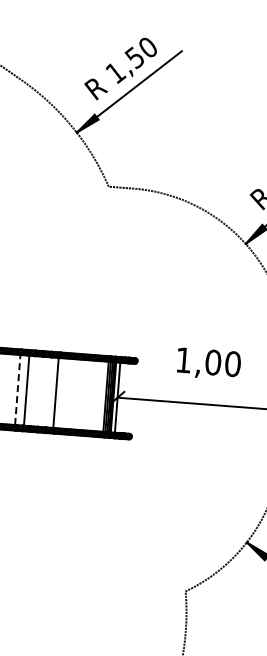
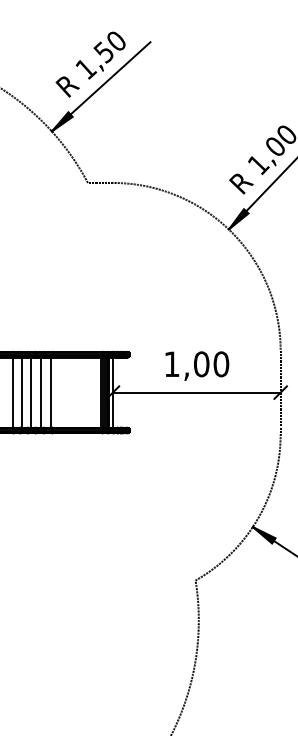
text: (209, 363) -> (197, 365), moved
line: (17, 389) -> (12, 392), dashed -> solid
line: (36, 391) -> (31, 392), added
line: (46, 392) -> (41, 392), added

